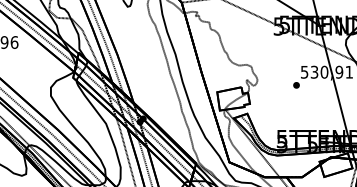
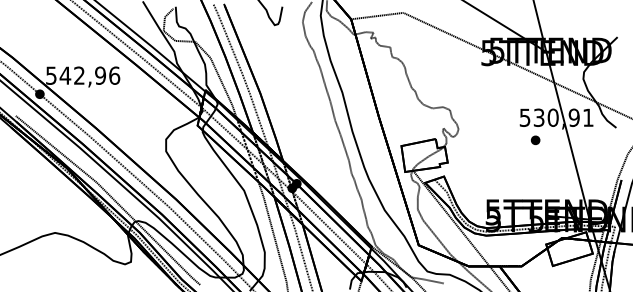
part: (296, 84) -> (535, 139), moved

